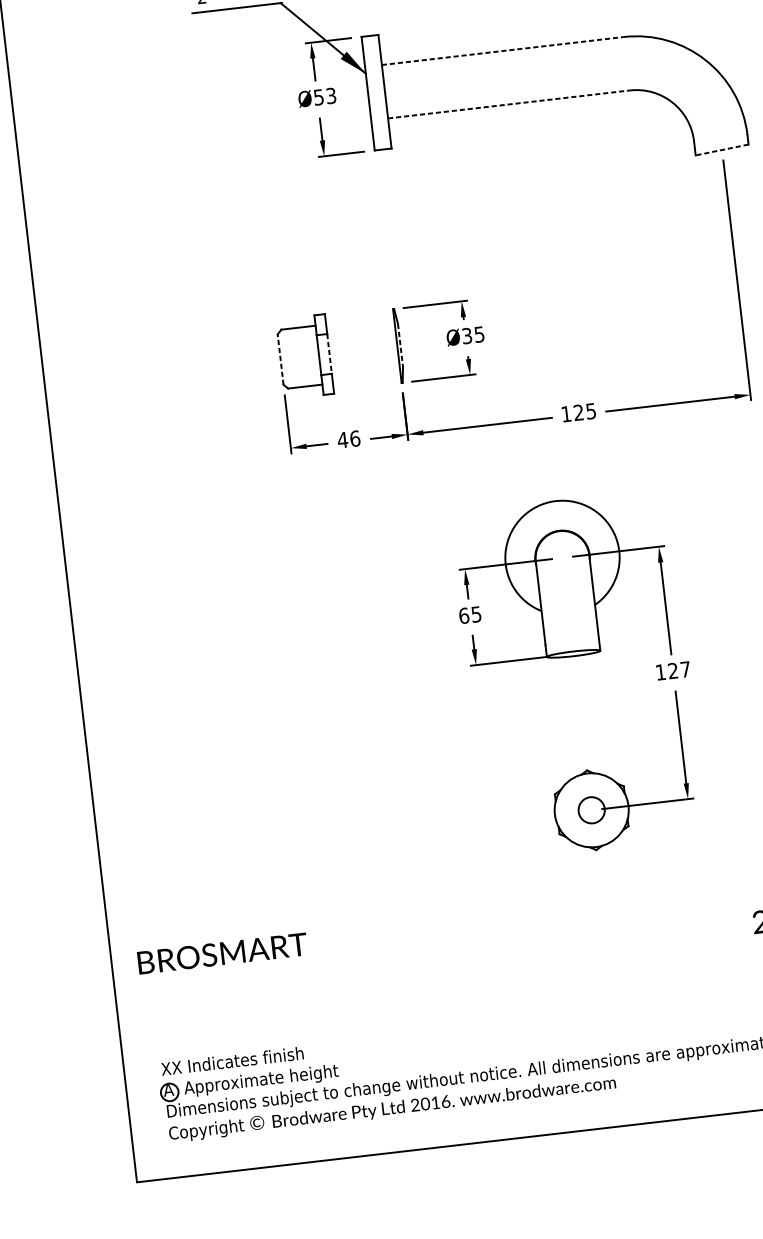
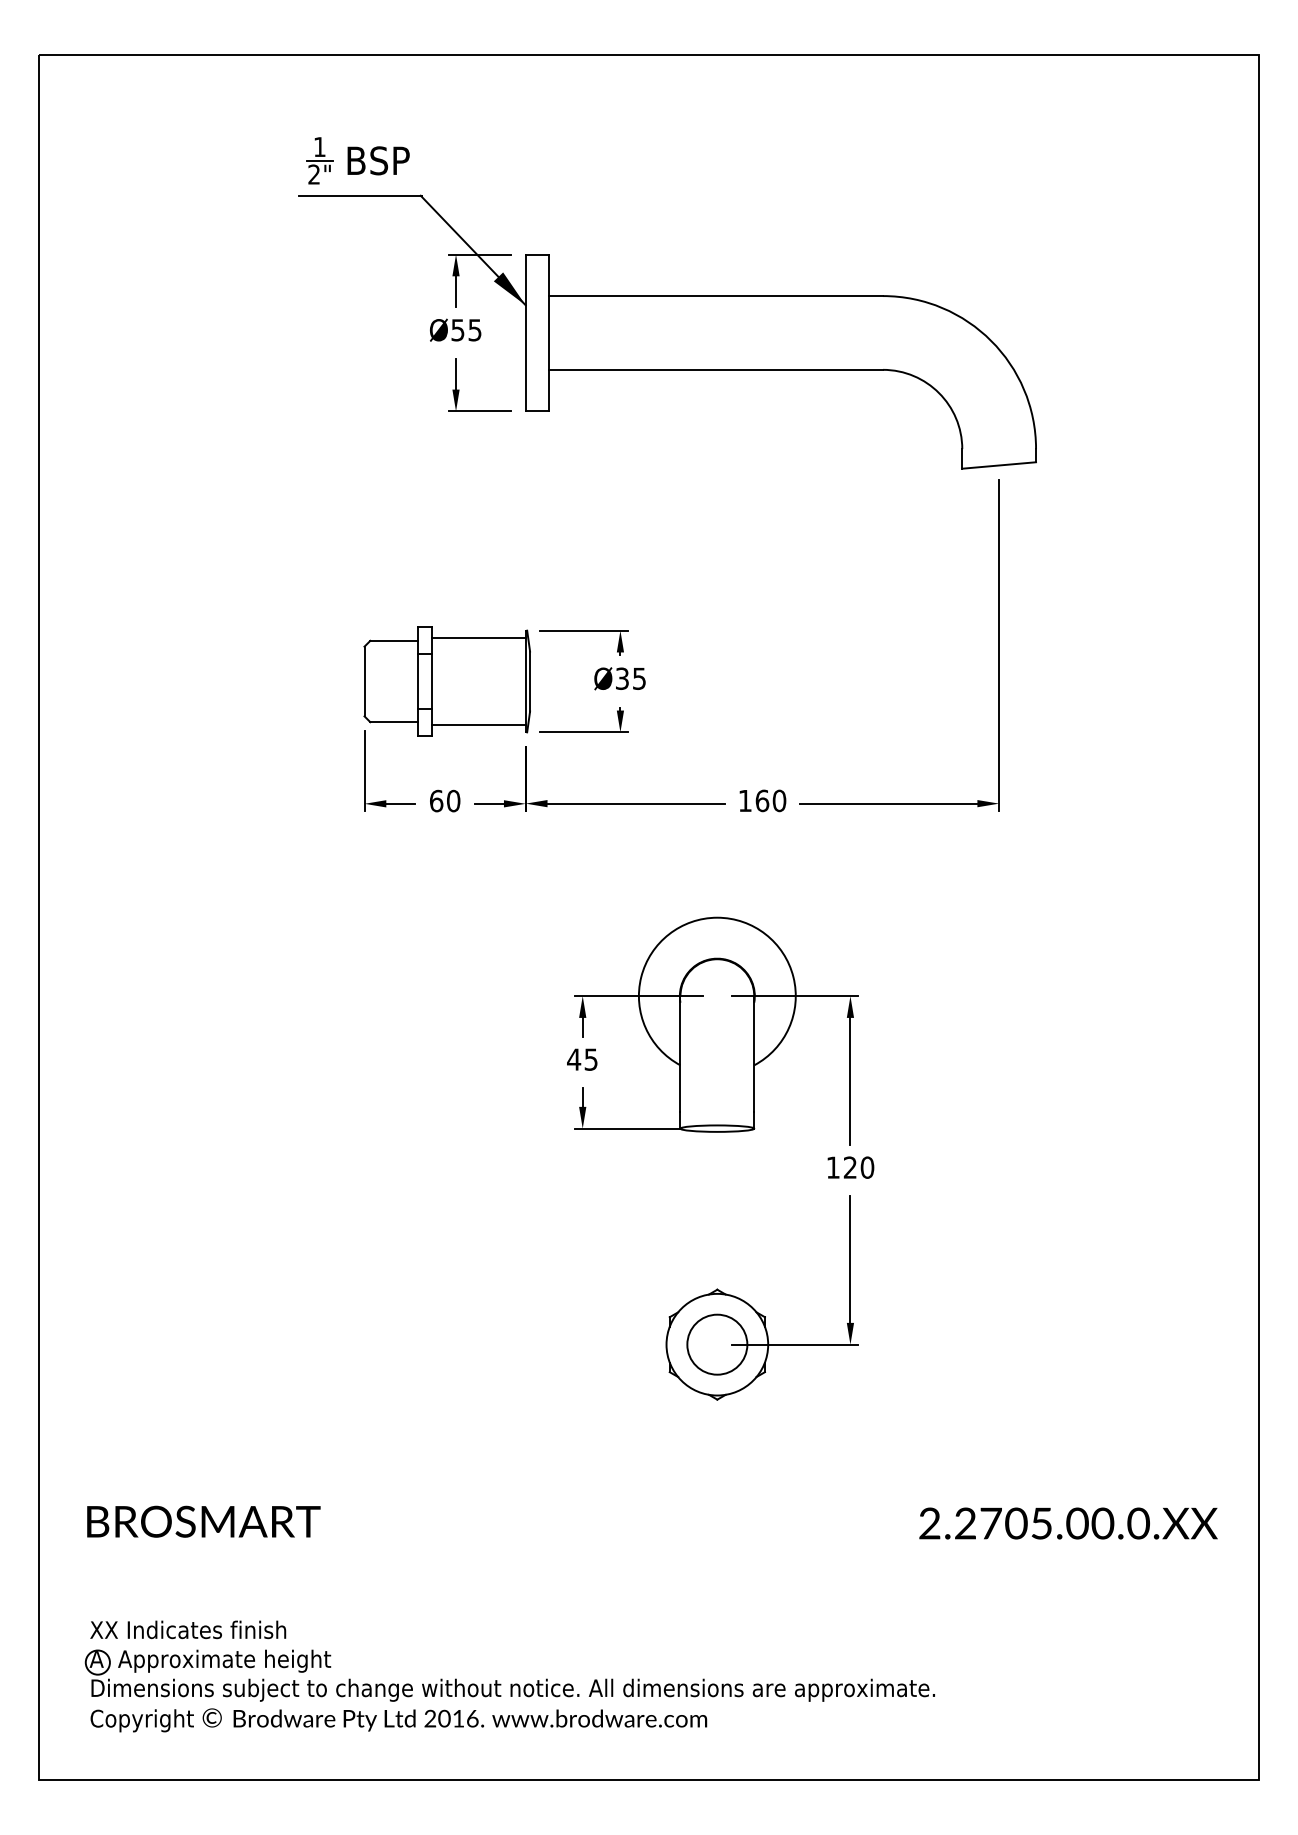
line: (503, 51) -> (716, 296), dashed -> solid
text: (331, 95) -> (475, 329), Ø53 -> Ø55
line: (509, 104) -> (716, 369), dashed -> solid
line: (721, 150) -> (998, 465), dashed -> solid
line: (359, 318) -> (478, 637), added
line: (400, 346) -> (530, 682), dashed -> solid
line: (329, 354) -> (432, 682), dashed -> solid
line: (280, 359) -> (364, 681), dashed -> solid
line: (366, 381) -> (478, 725), added
text: (584, 411) -> (770, 800), 125 -> 160
text: (348, 439) -> (444, 800), 46 -> 60
text: (464, 615) -> (574, 1059), 65 -> 45
text: (685, 669) -> (867, 1167), 127 -> 120
circle: (591, 810) -> (717, 1344), size x1.67
text: (222, 953) -> (203, 1521), moved

